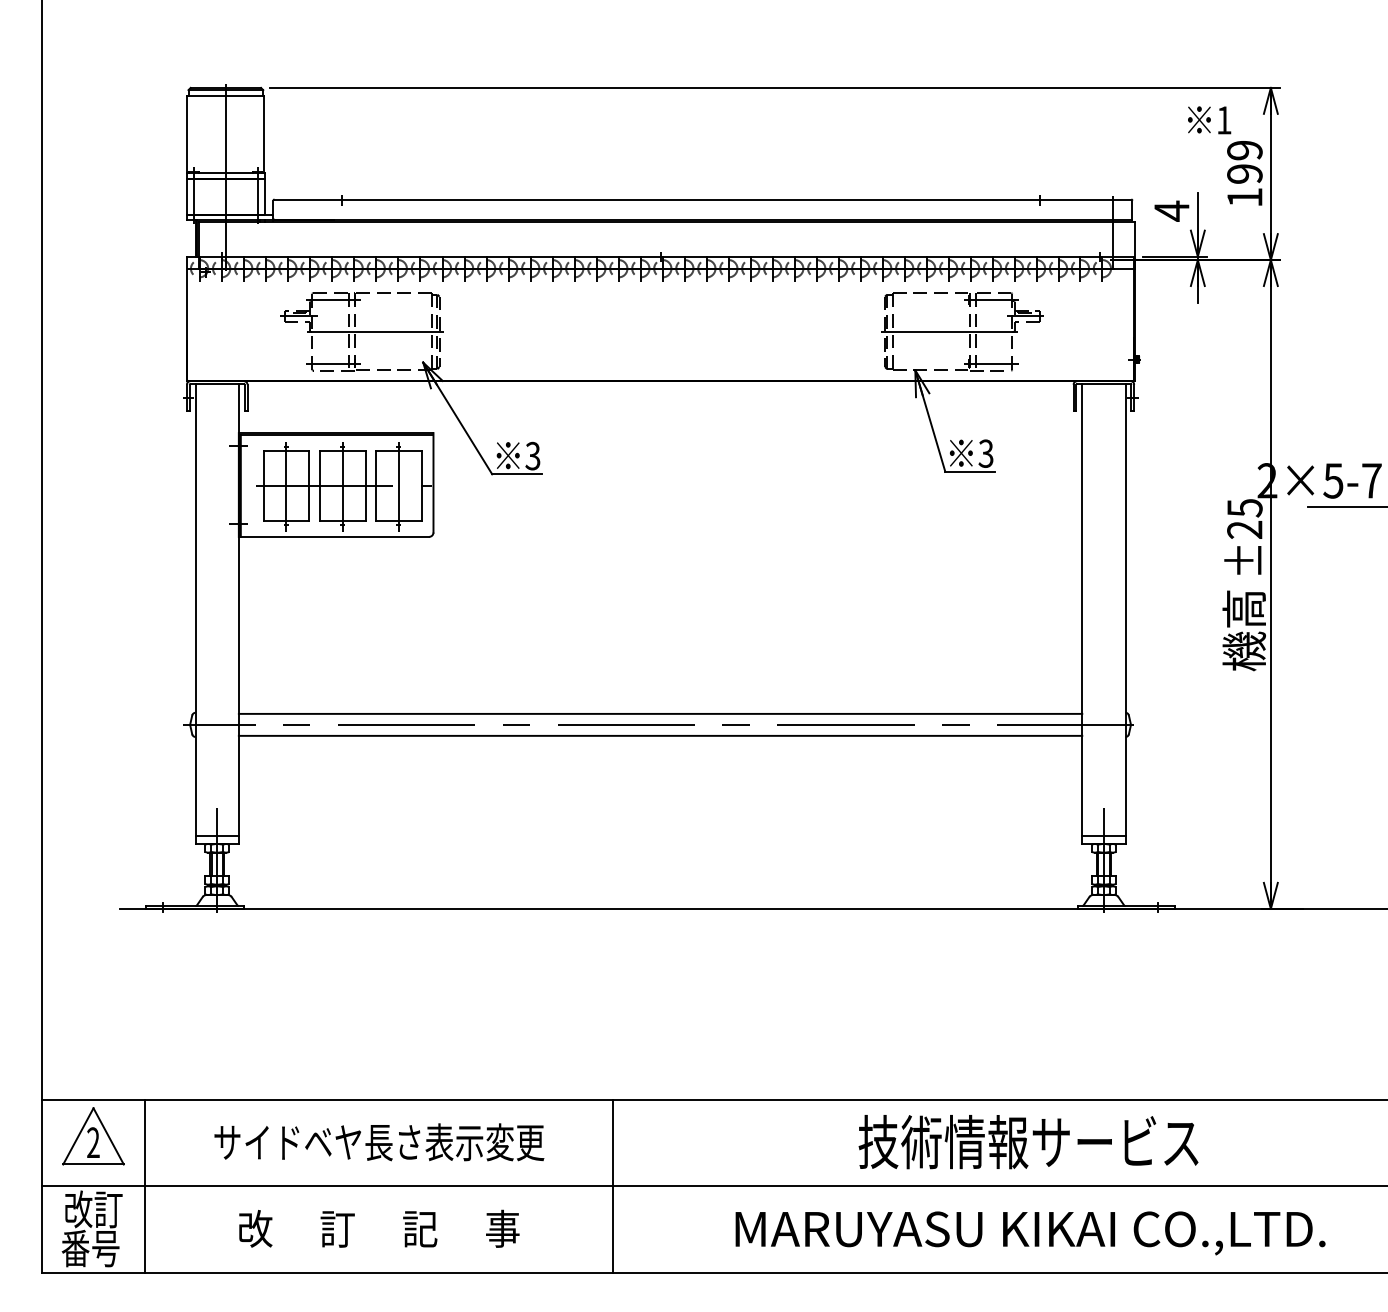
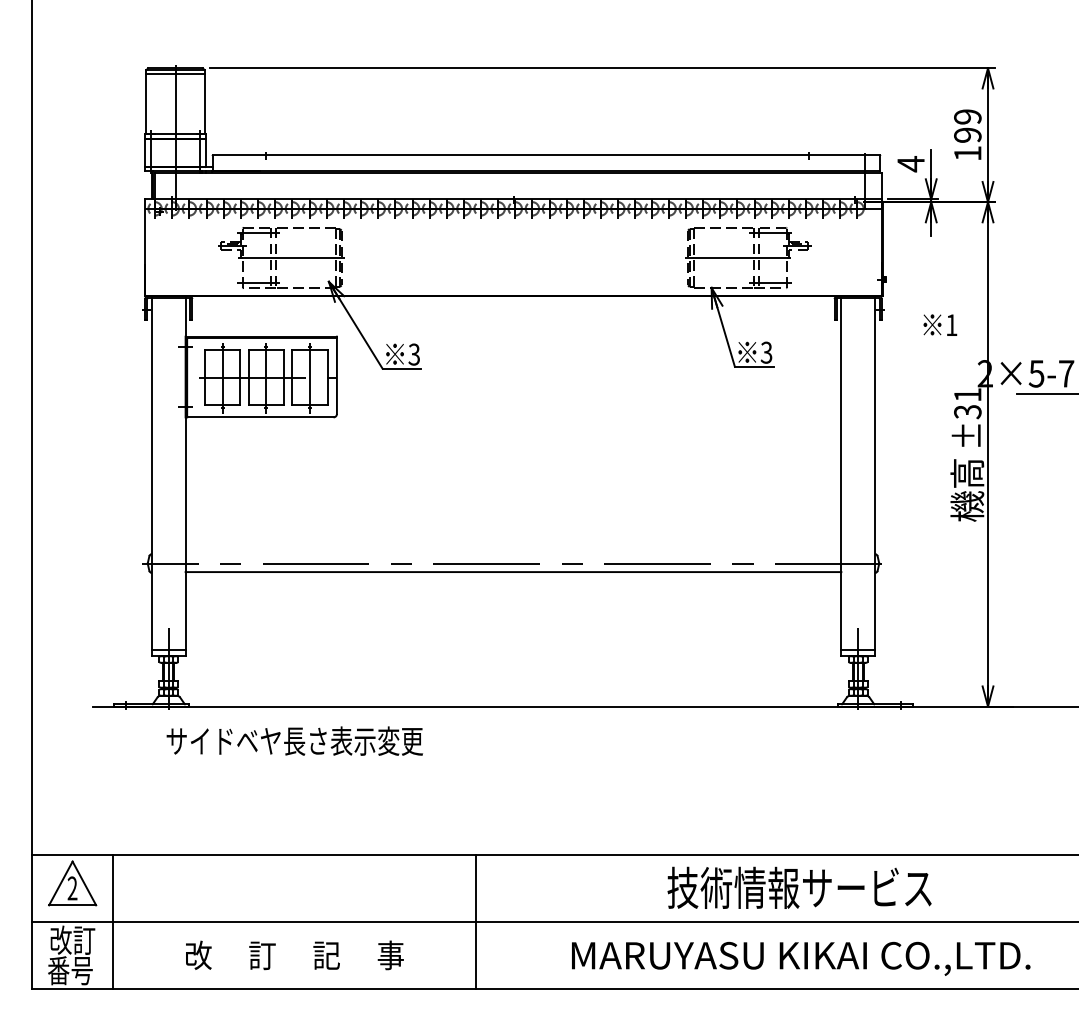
text: (1209, 120) -> (940, 325), moved
text: (1244, 519) -> (967, 403), ±25 -> ±31
line: (660, 713) -> (513, 554), removed
text: (379, 1142) -> (294, 741), moved

